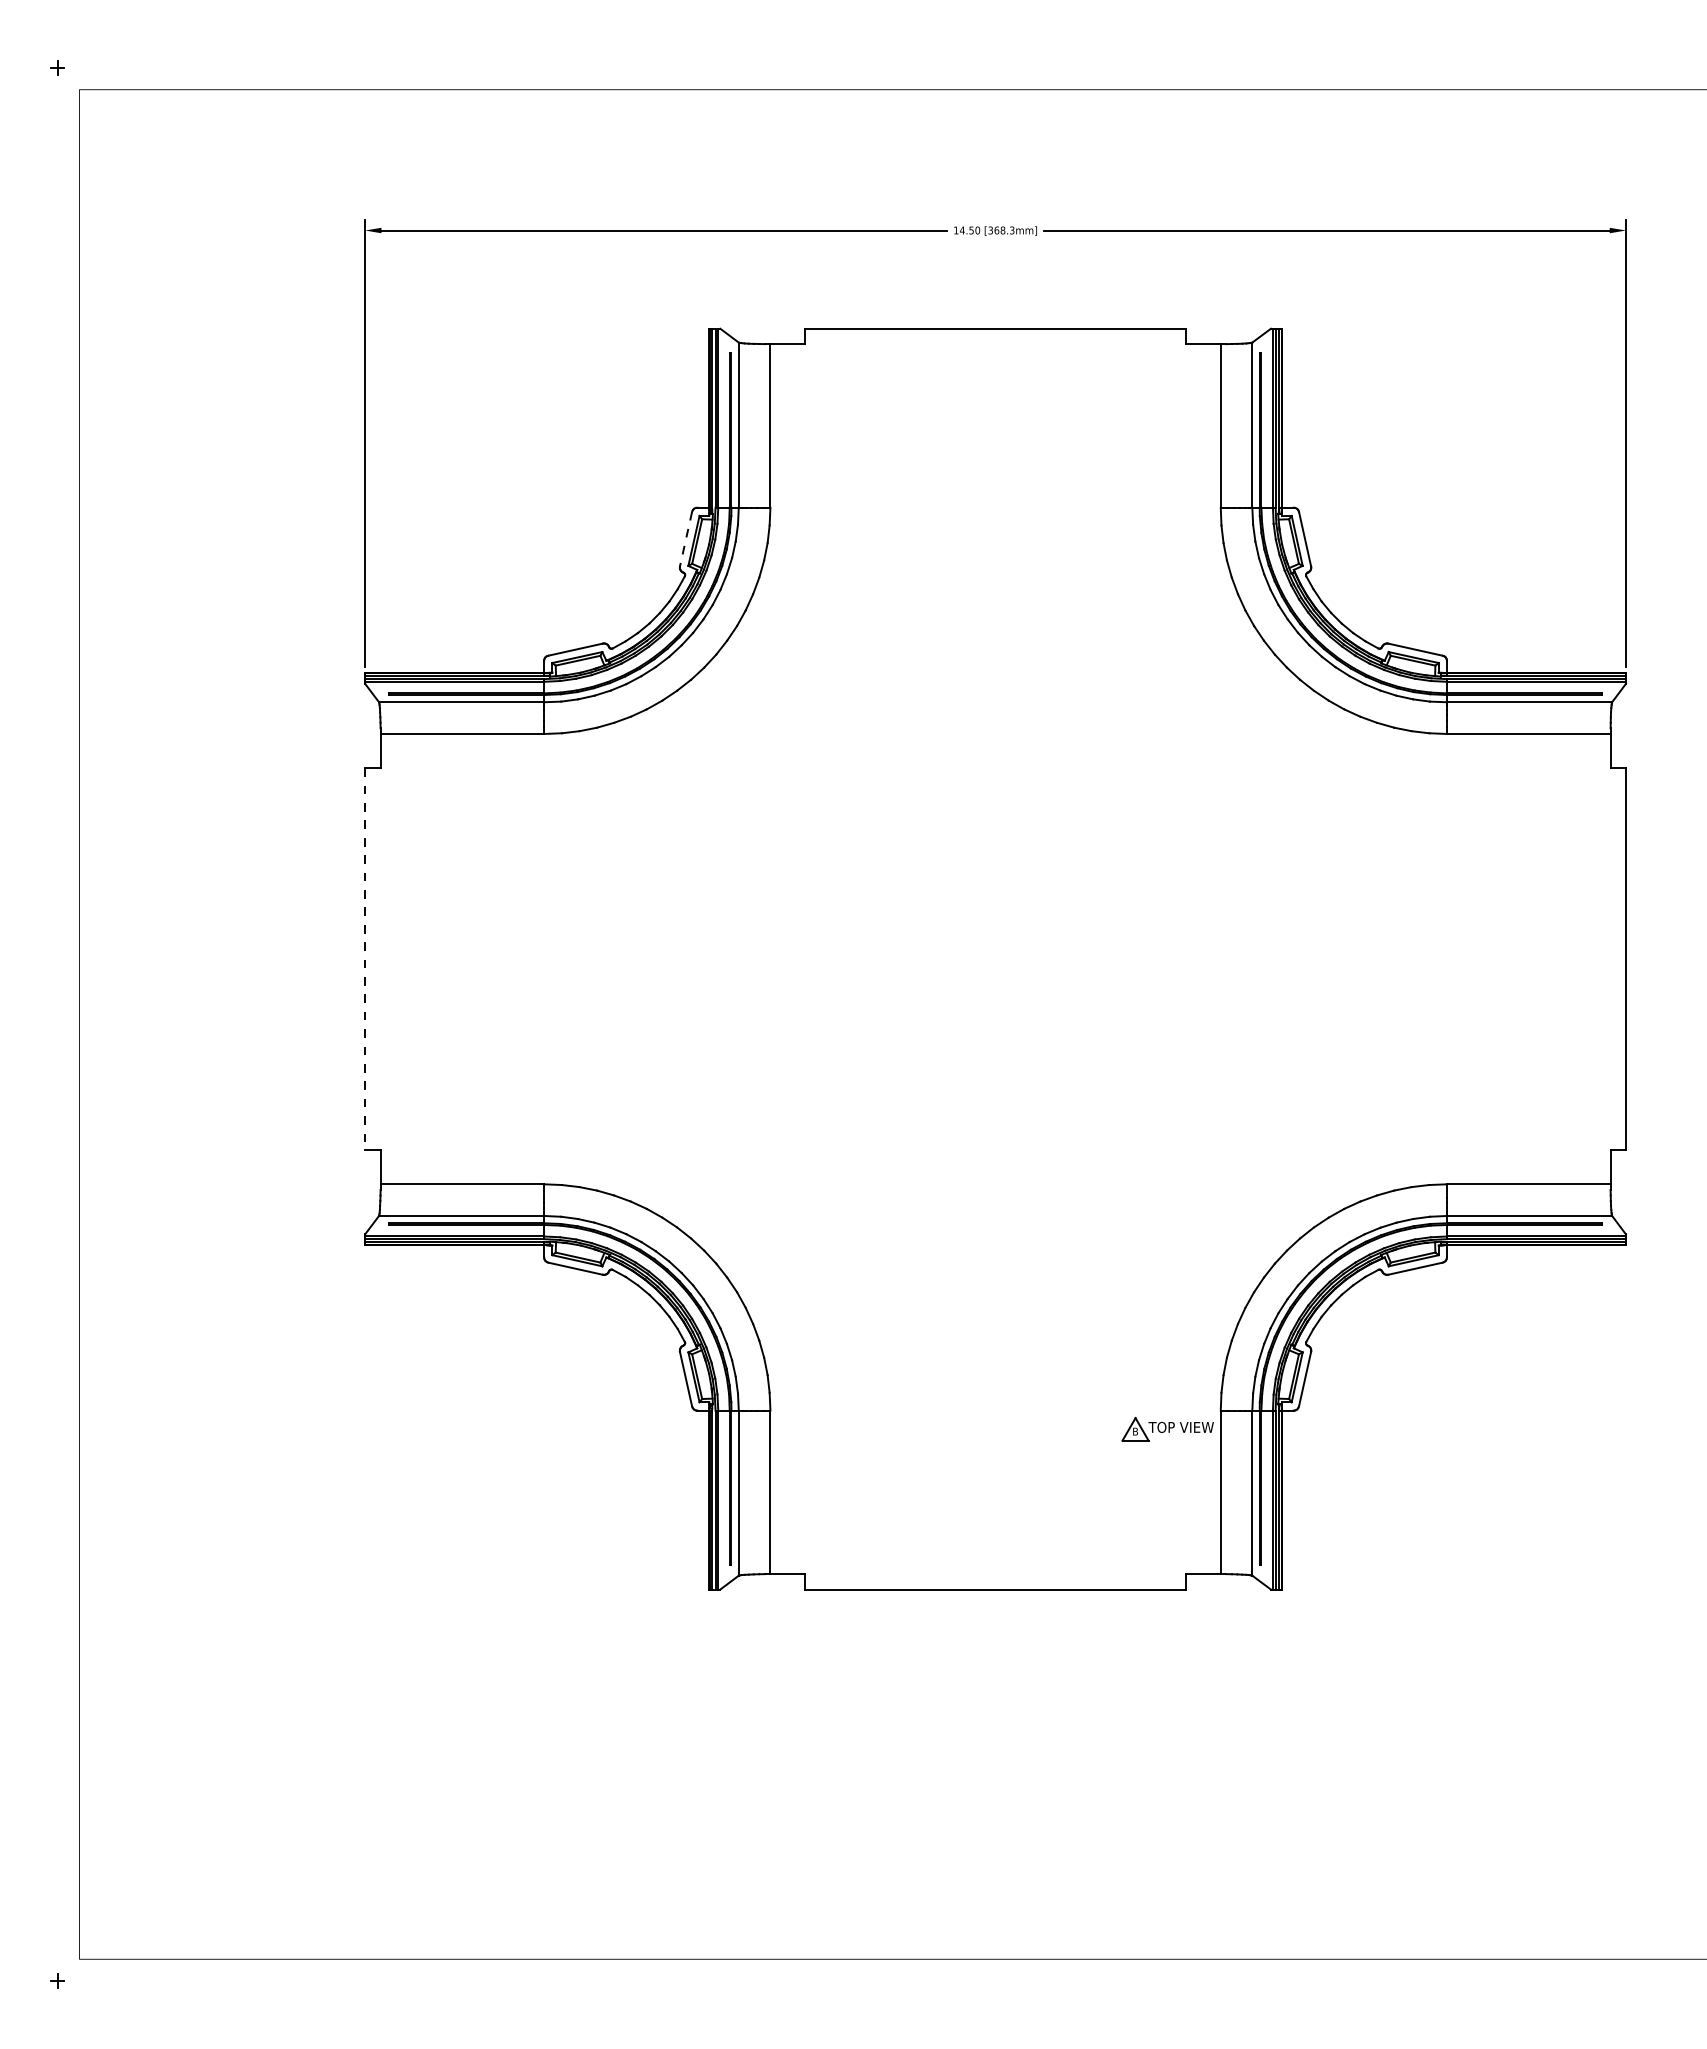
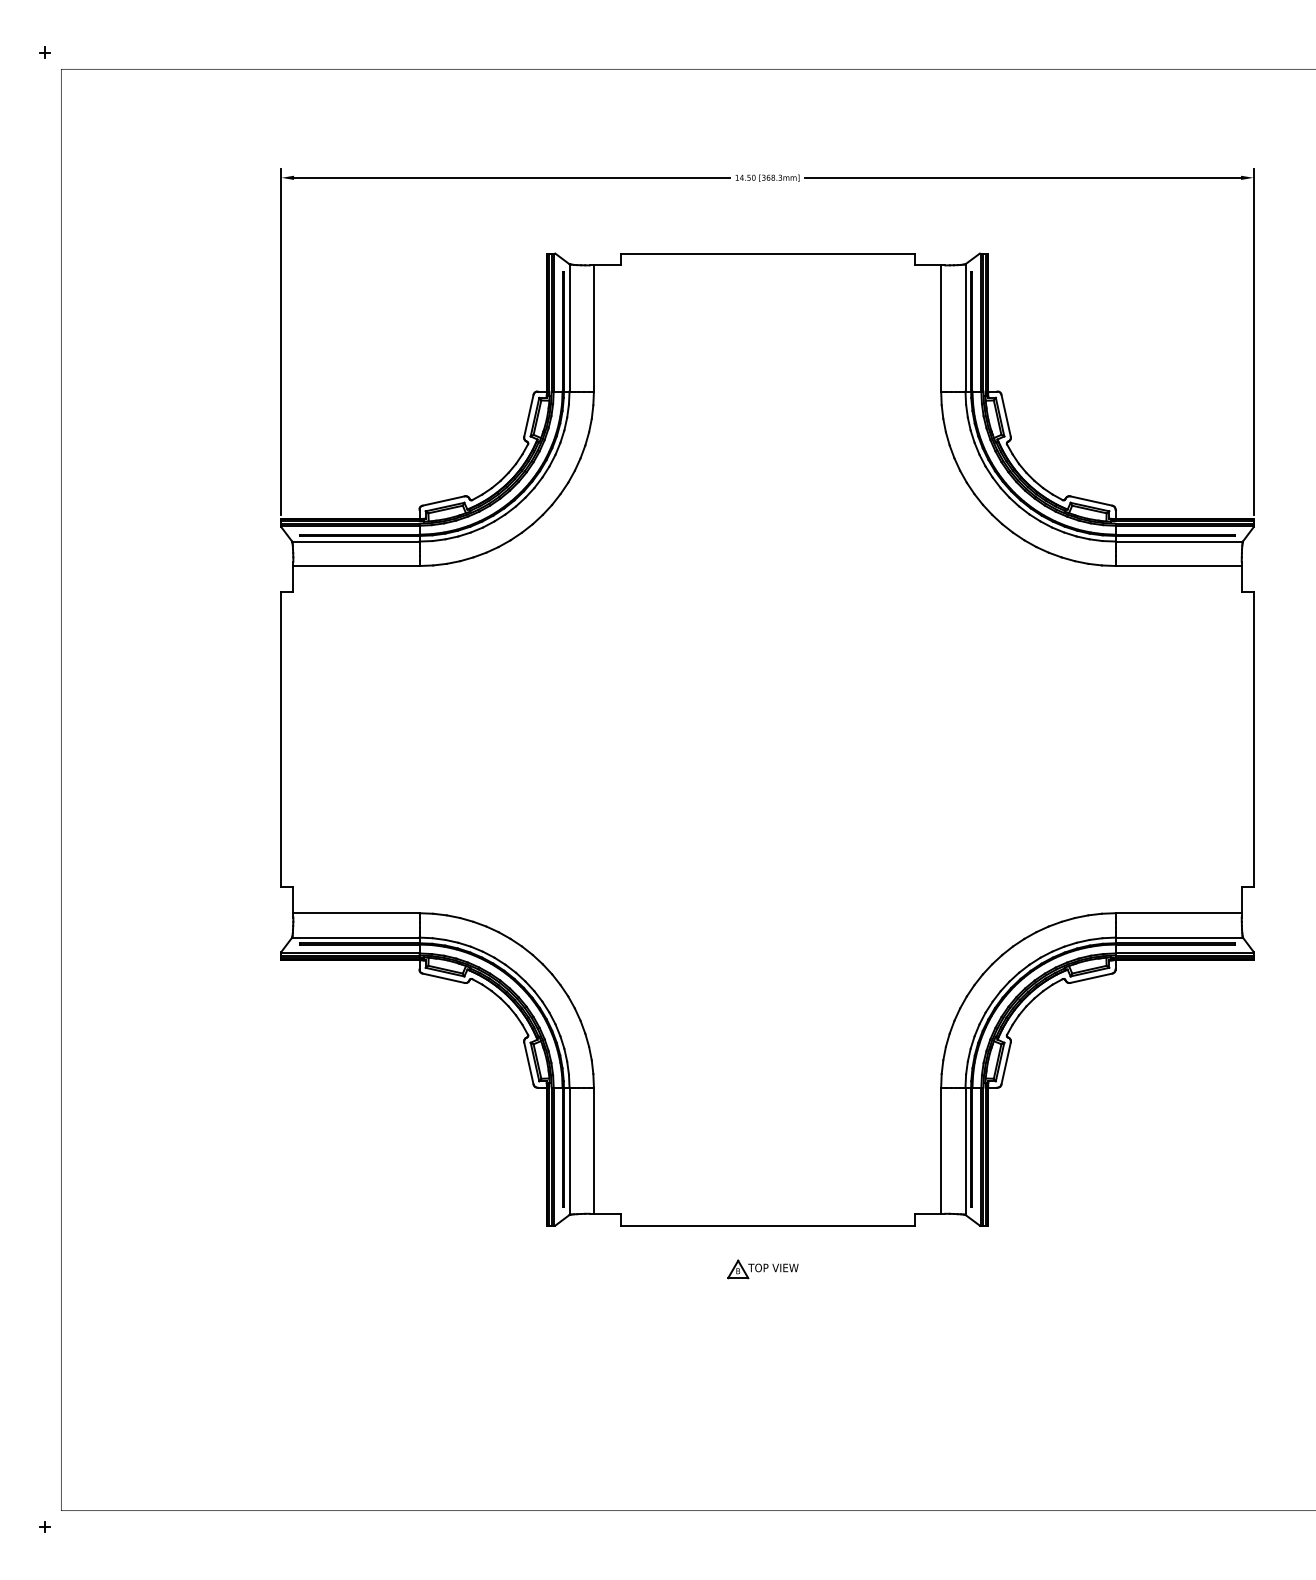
line: (686, 539) -> (529, 416), dashed -> solid
line: (365, 959) -> (281, 739), dashed -> solid
part: (1167, 1429) -> (762, 1269), moved

